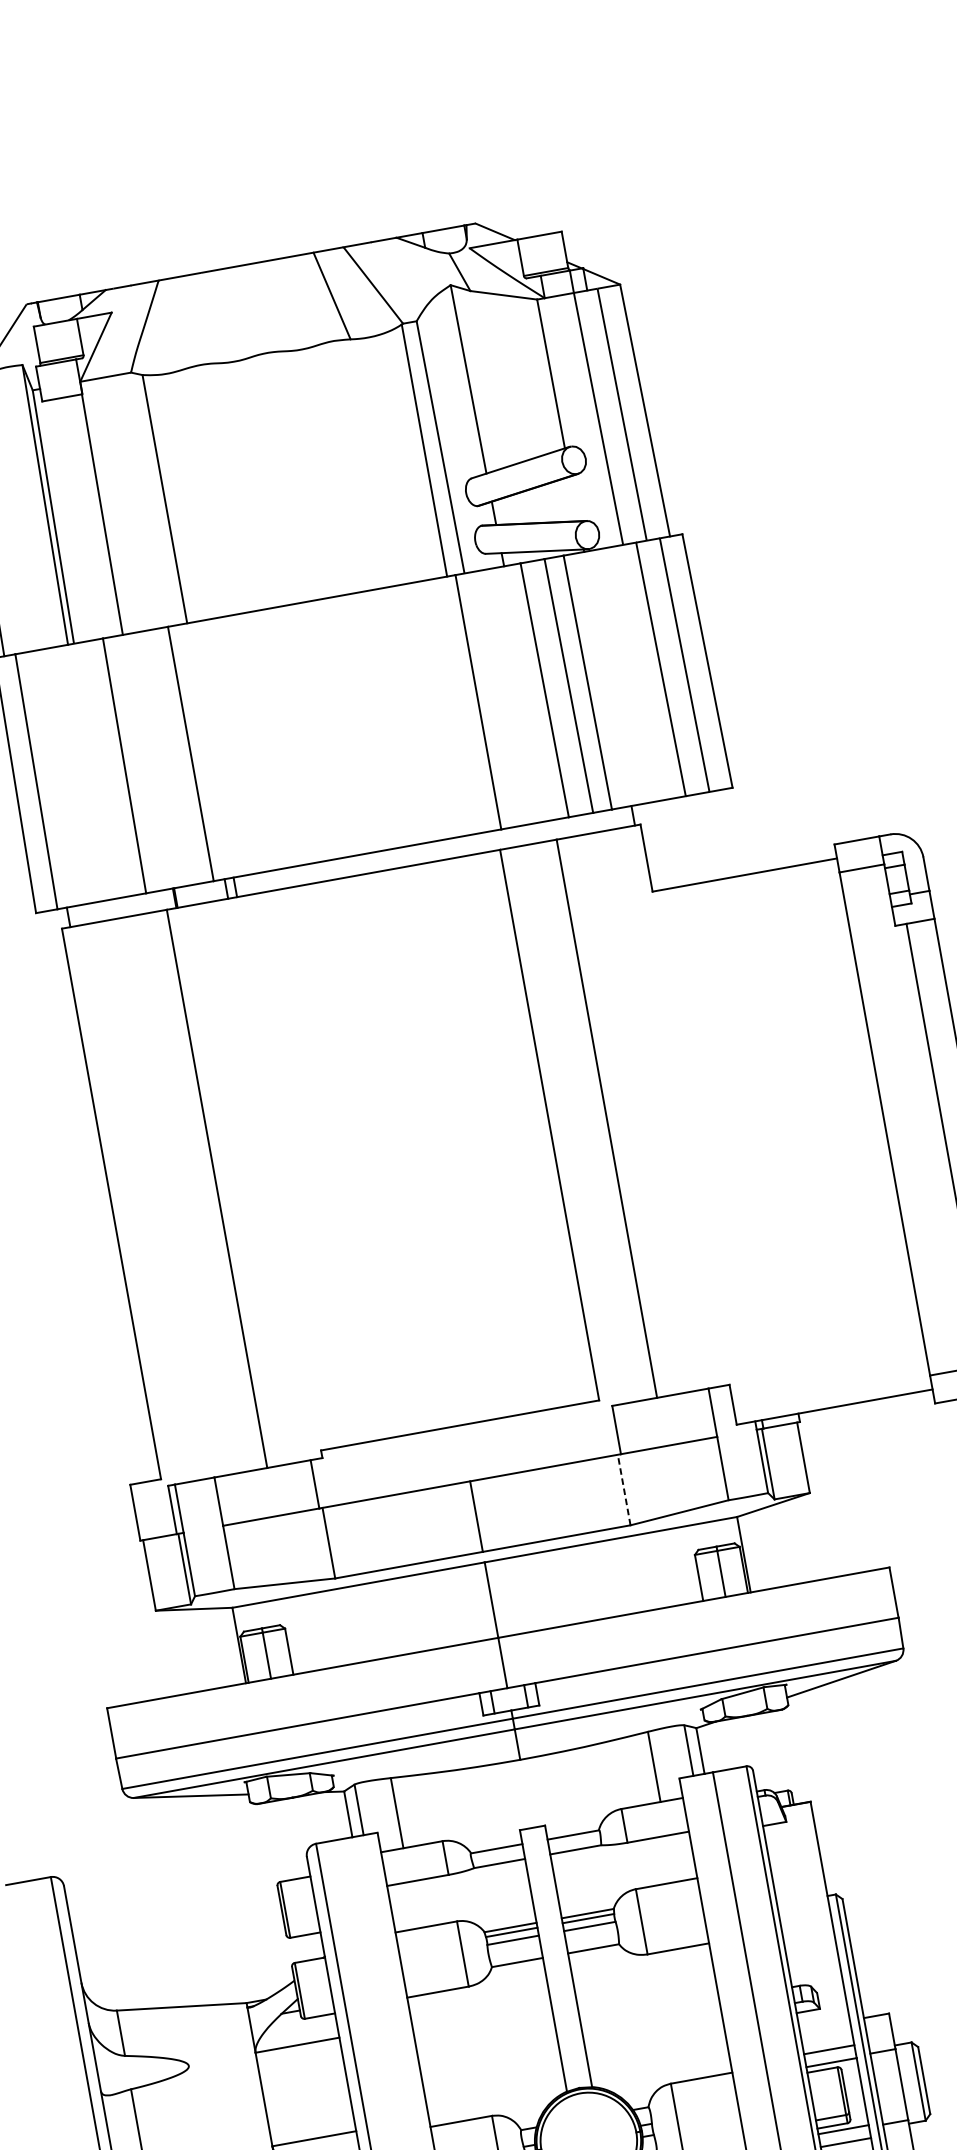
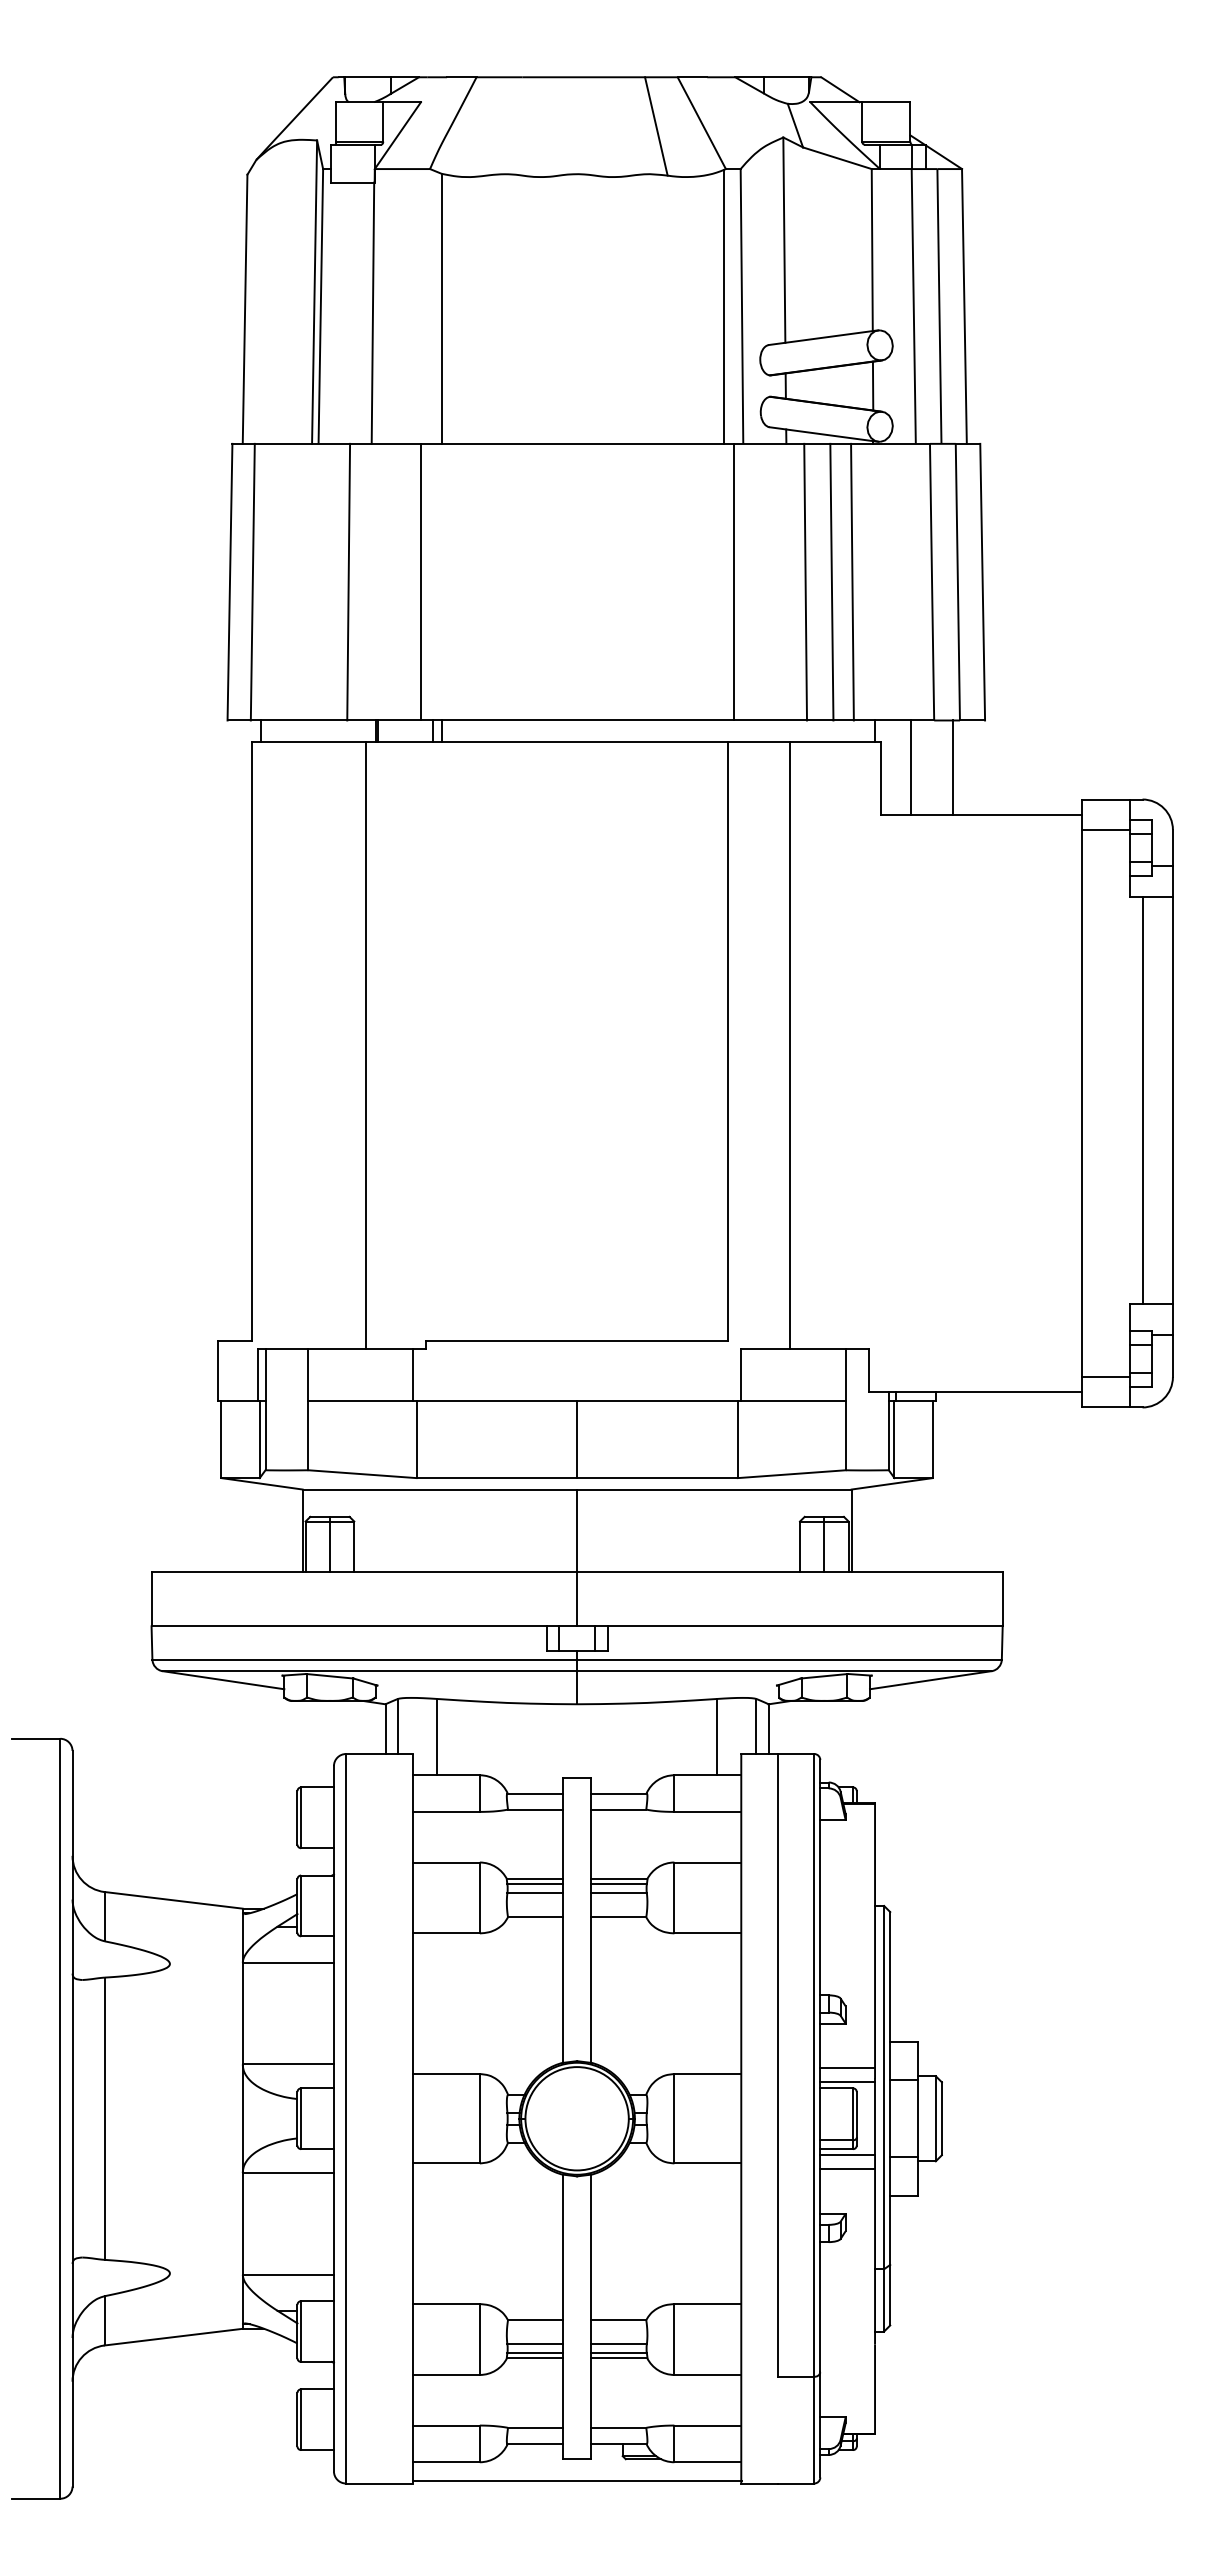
line: (573, 498) -> (872, 385), added
line: (710, 836) -> (952, 767), added
line: (671, 843) -> (910, 767), added
line: (623, 1489) -> (737, 1439), dashed -> solid

